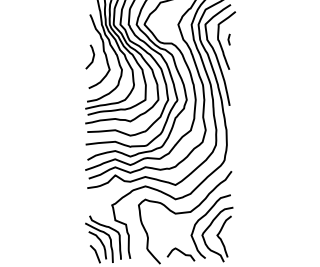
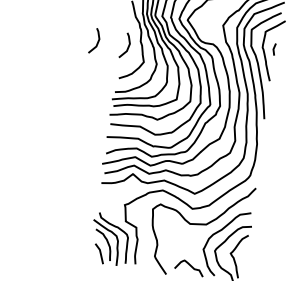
line: (63, 56) -> (97, 40), added

